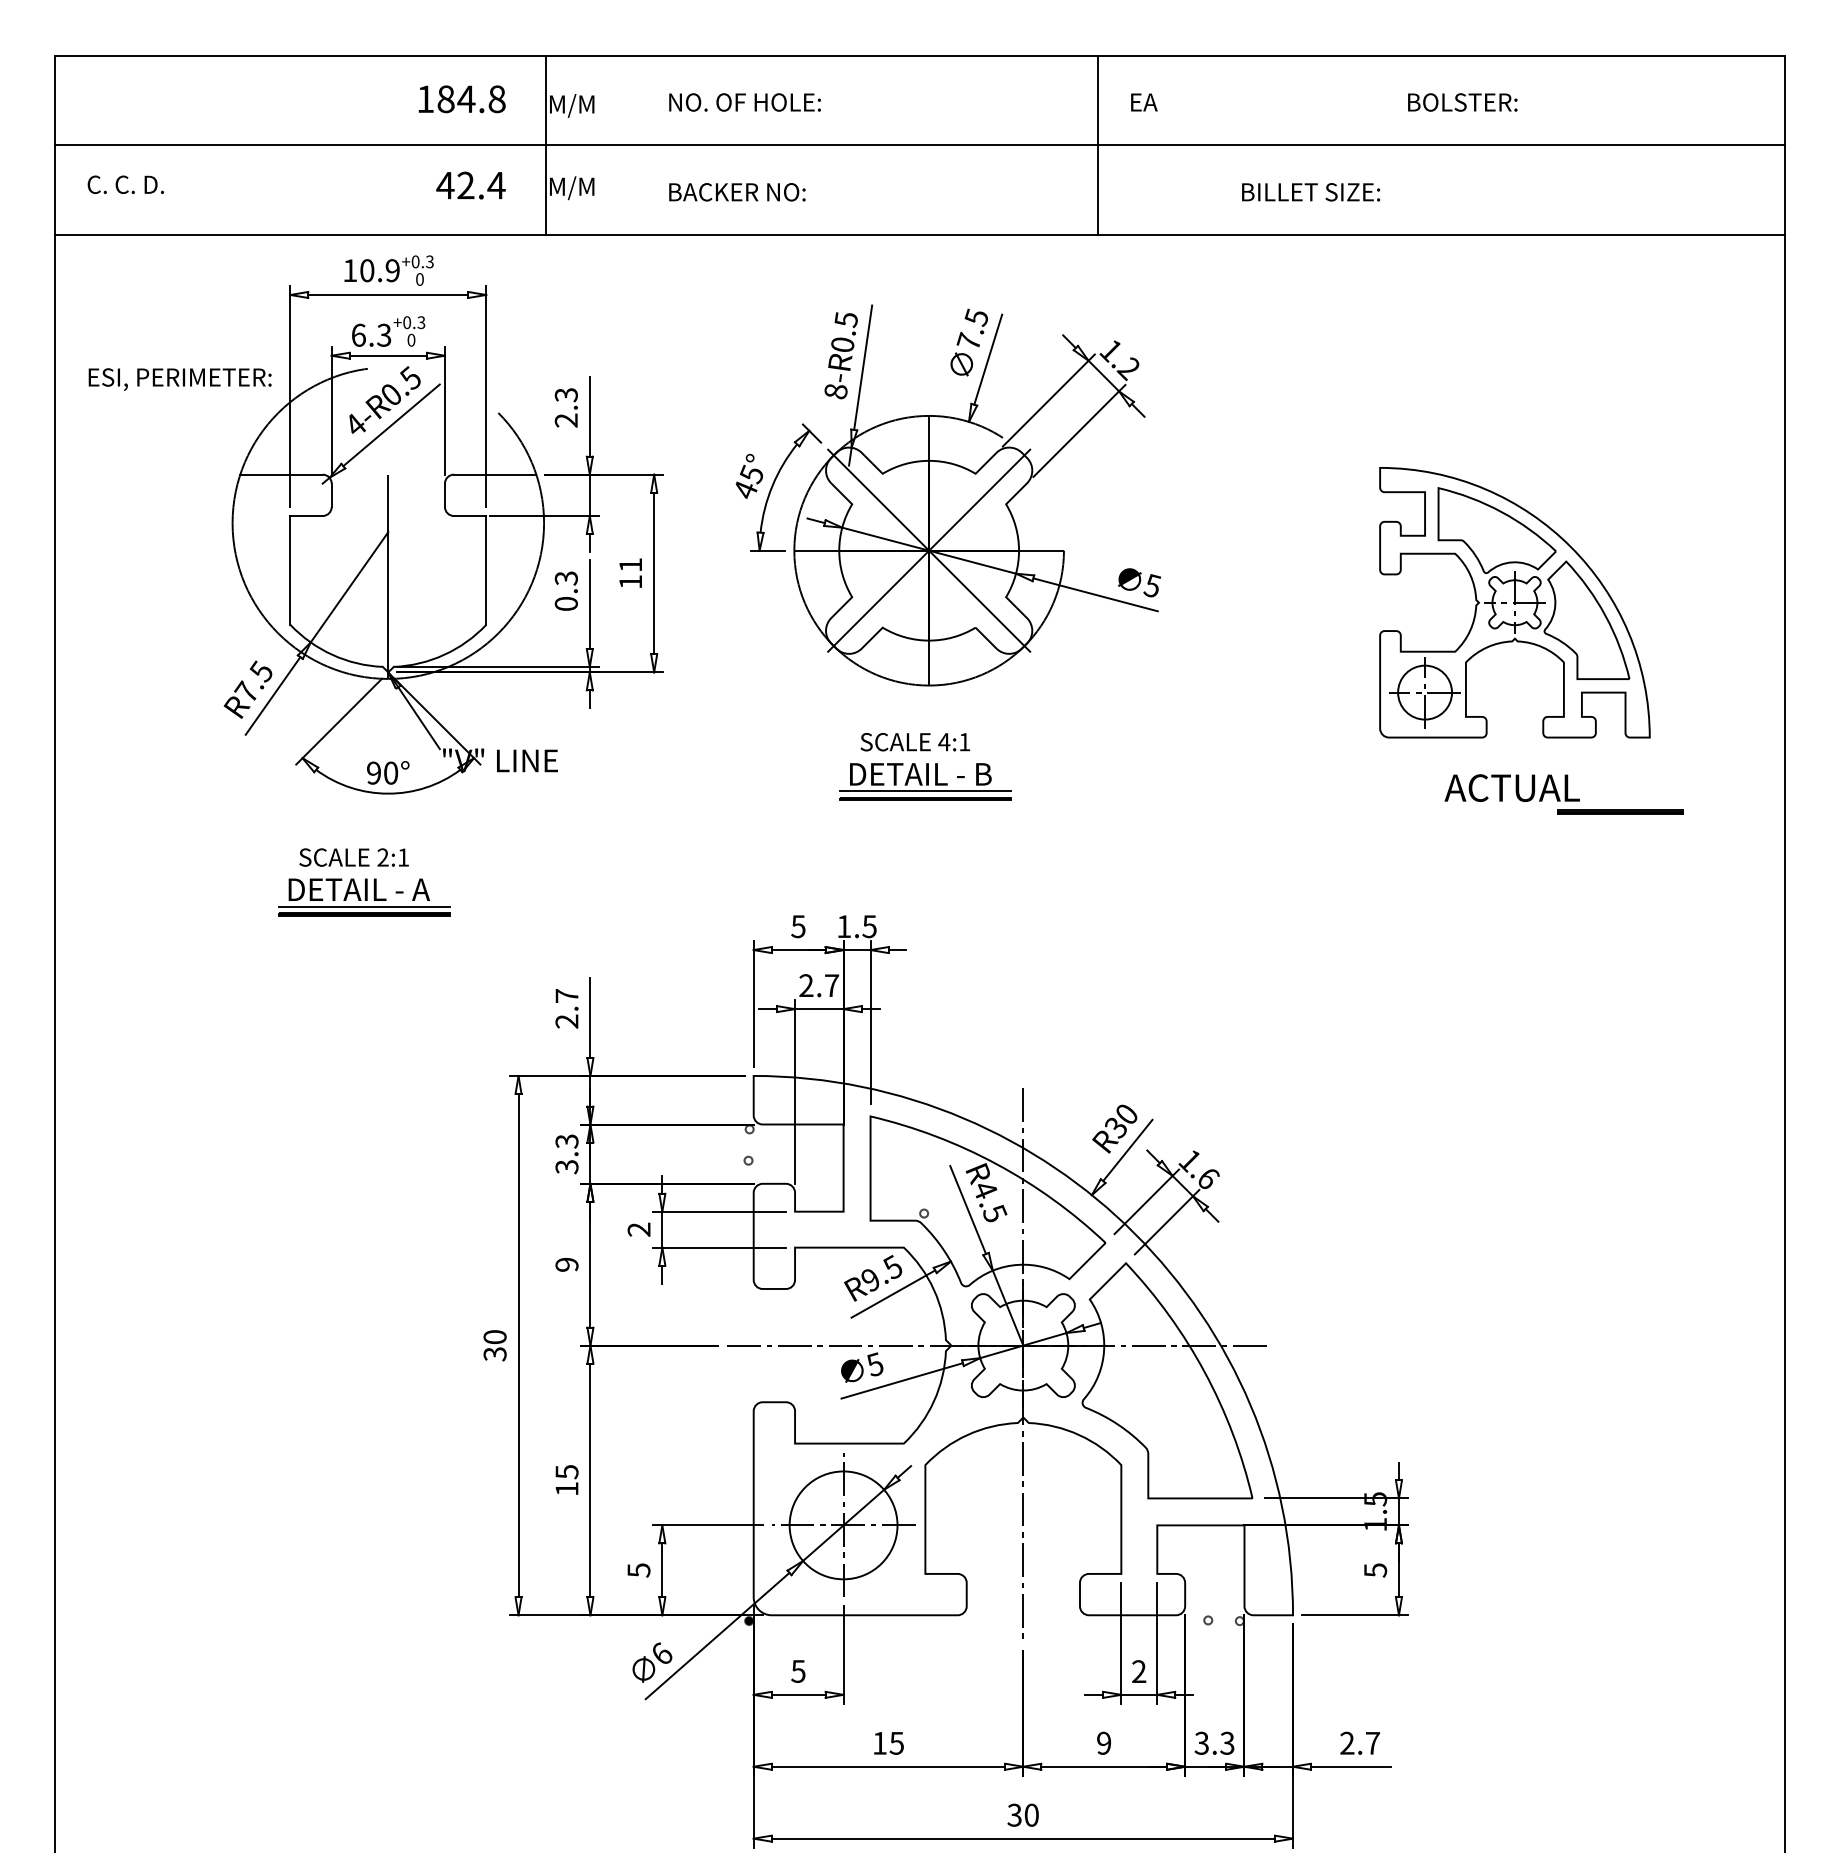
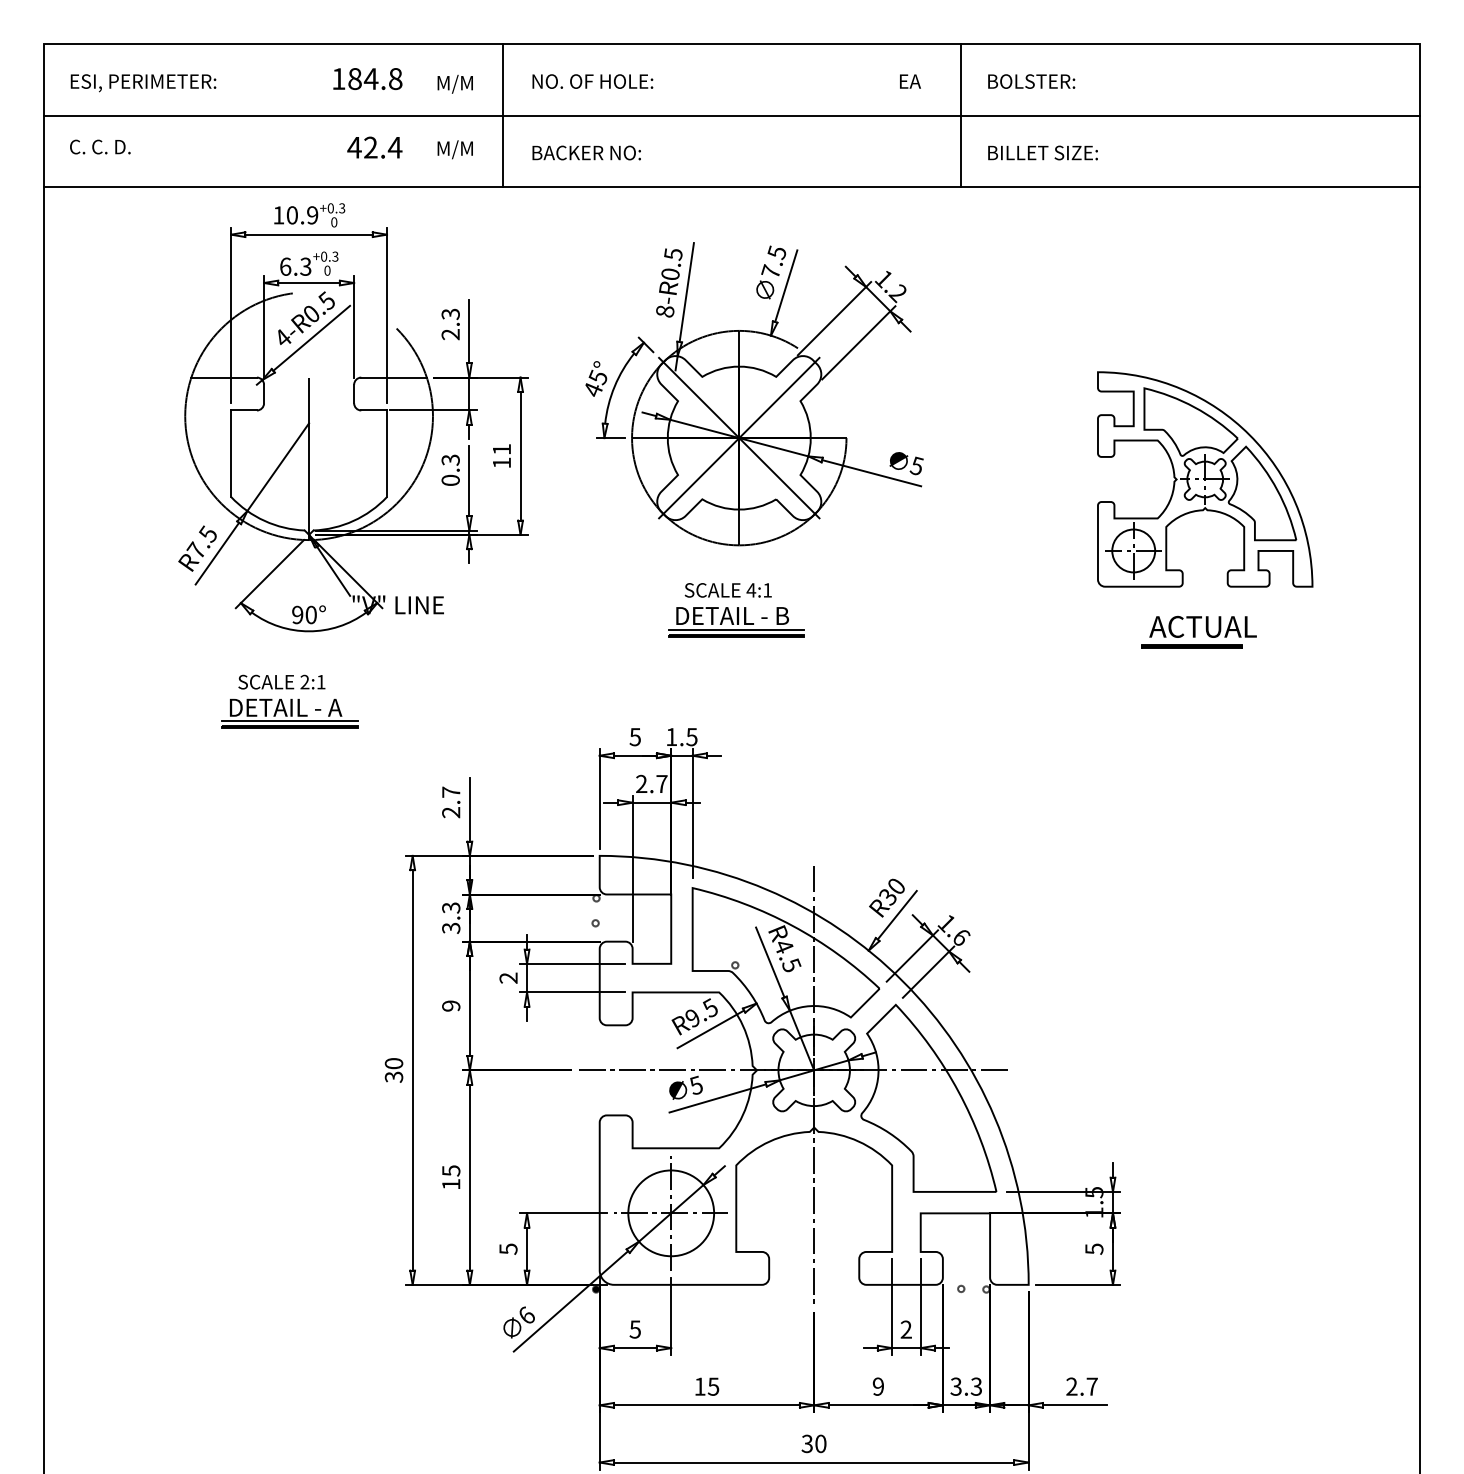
text: (1462, 102) -> (1031, 81), moved
line: (545, 145) -> (502, 115), moved
line: (1098, 145) -> (961, 115), moved
text: (179, 379) -> (143, 83), moved
part: (1620, 811) -> (1192, 645), moved

